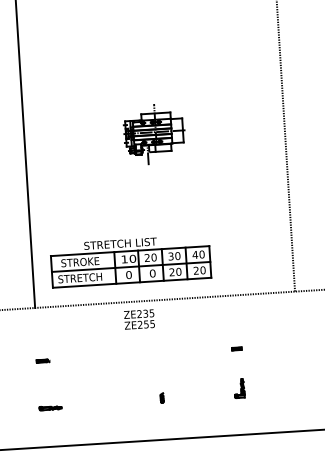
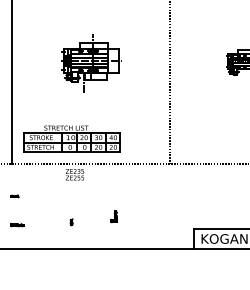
part: (153, 133) -> (90, 62), size x1.6
part: (236, 347) -> (132, 195), removed
part: (238, 388) -> (113, 216), moved
part: (161, 398) -> (71, 222), moved

